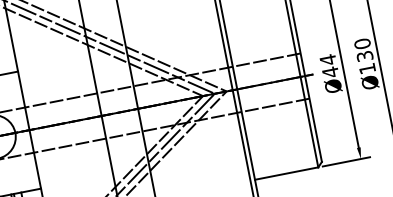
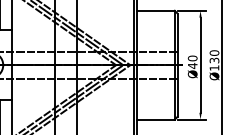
text: (327, 60) -> (192, 58), Ø44 -> Ø40

